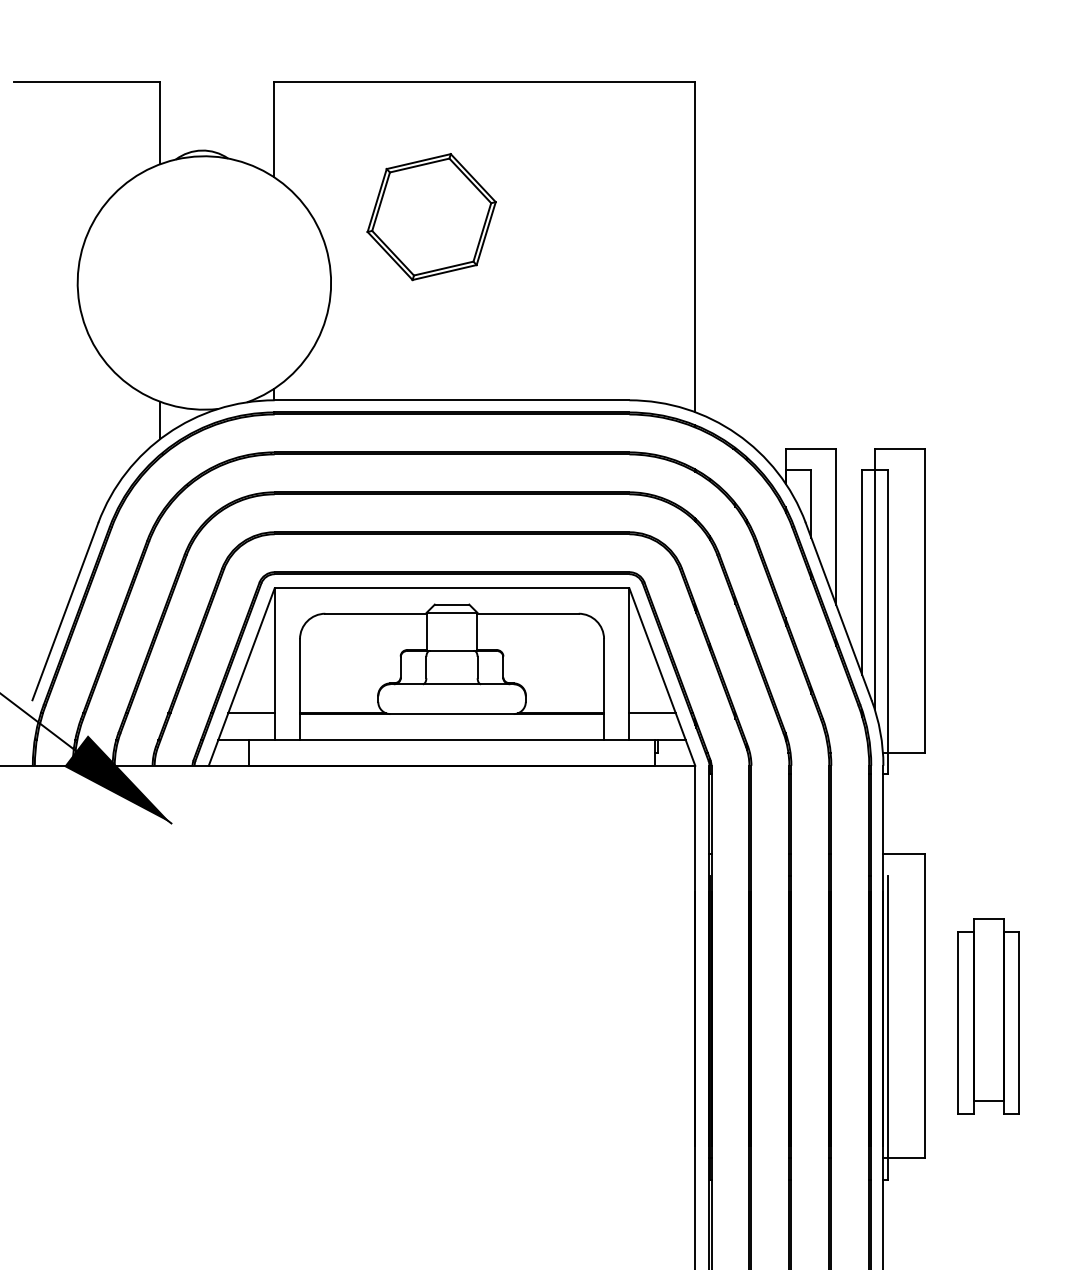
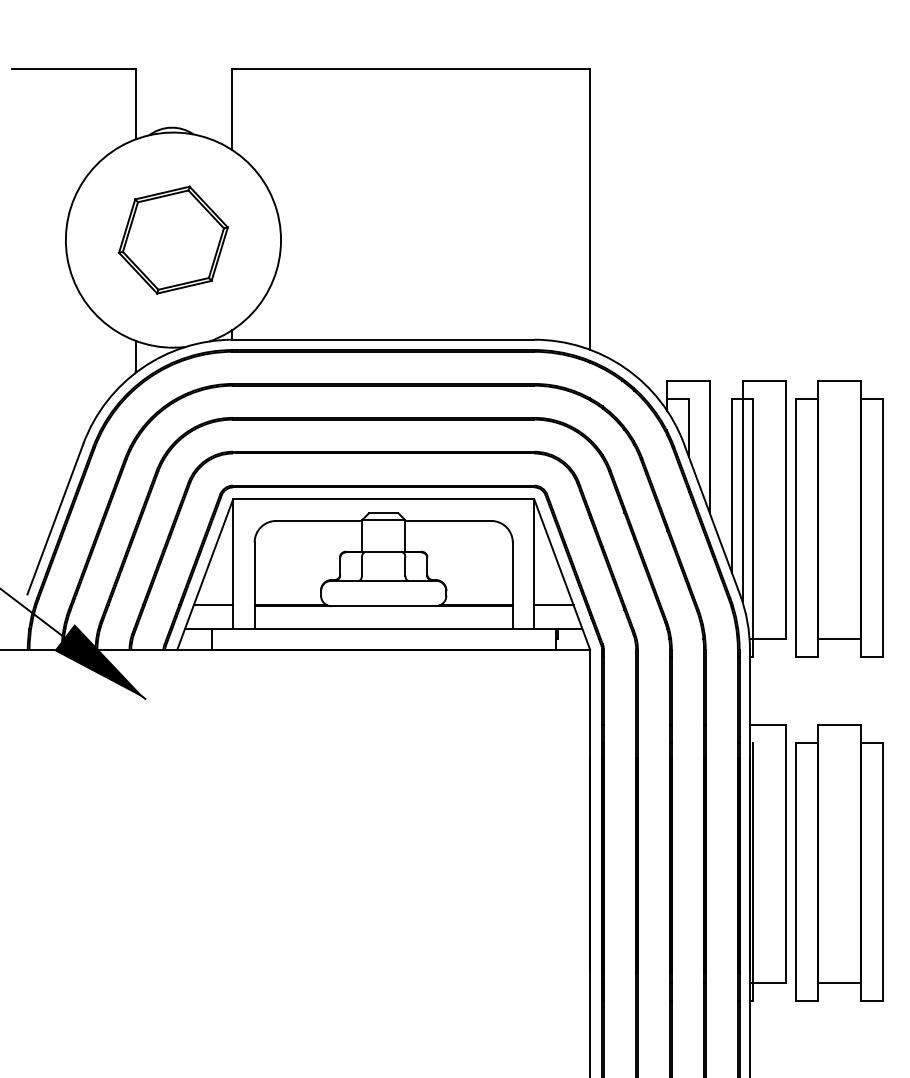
part: (431, 216) -> (173, 239), moved
part: (988, 610) -> (839, 518), added
part: (988, 1016) -> (839, 862), size x1.67

